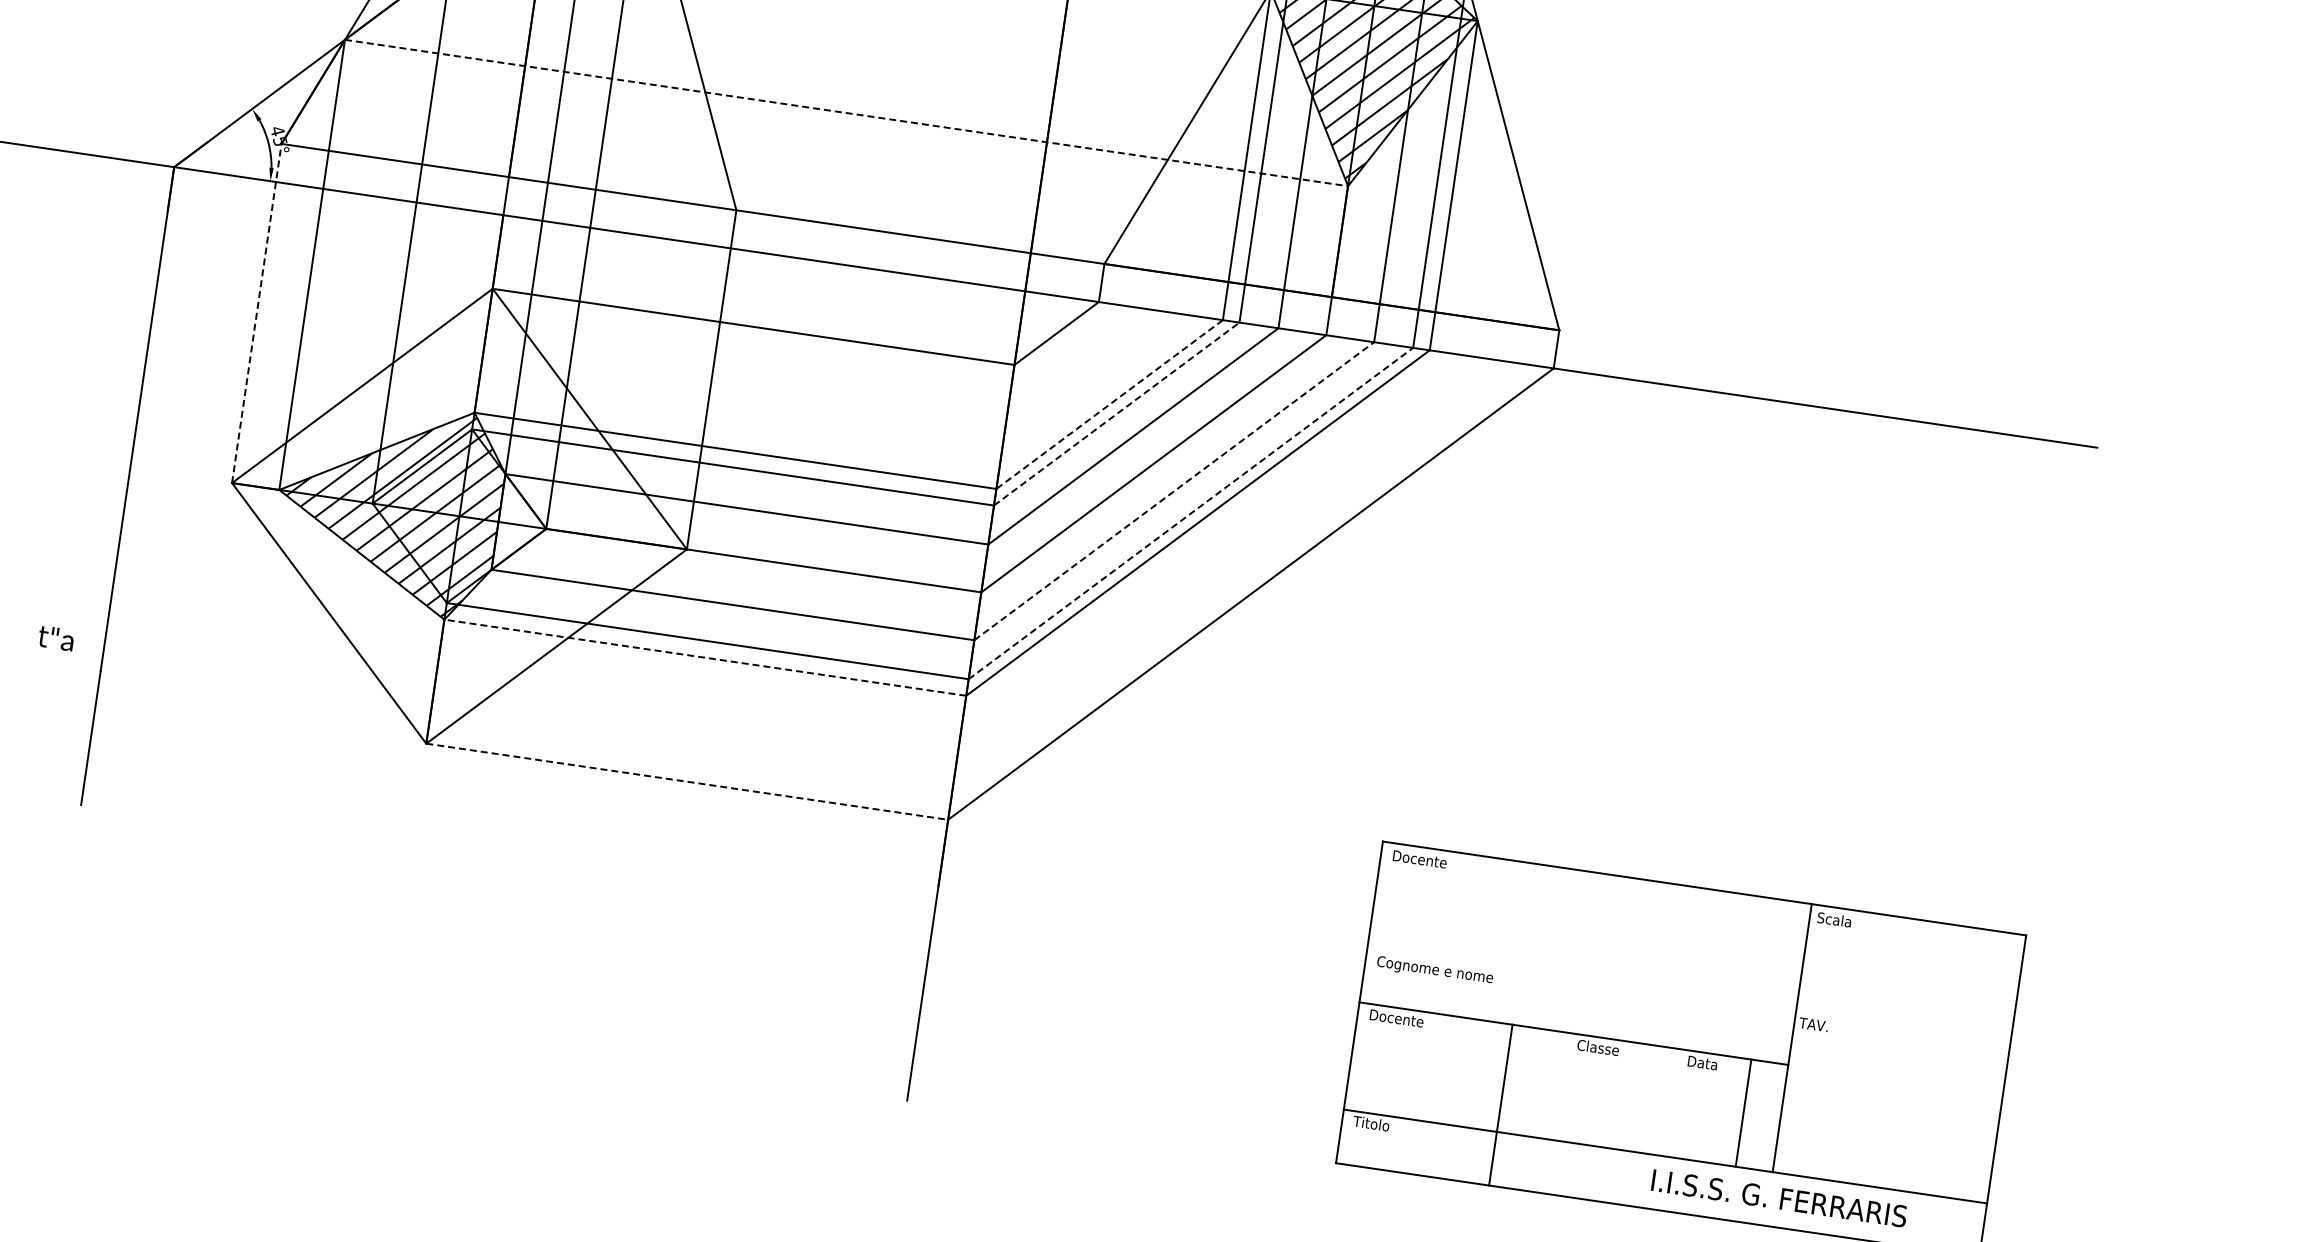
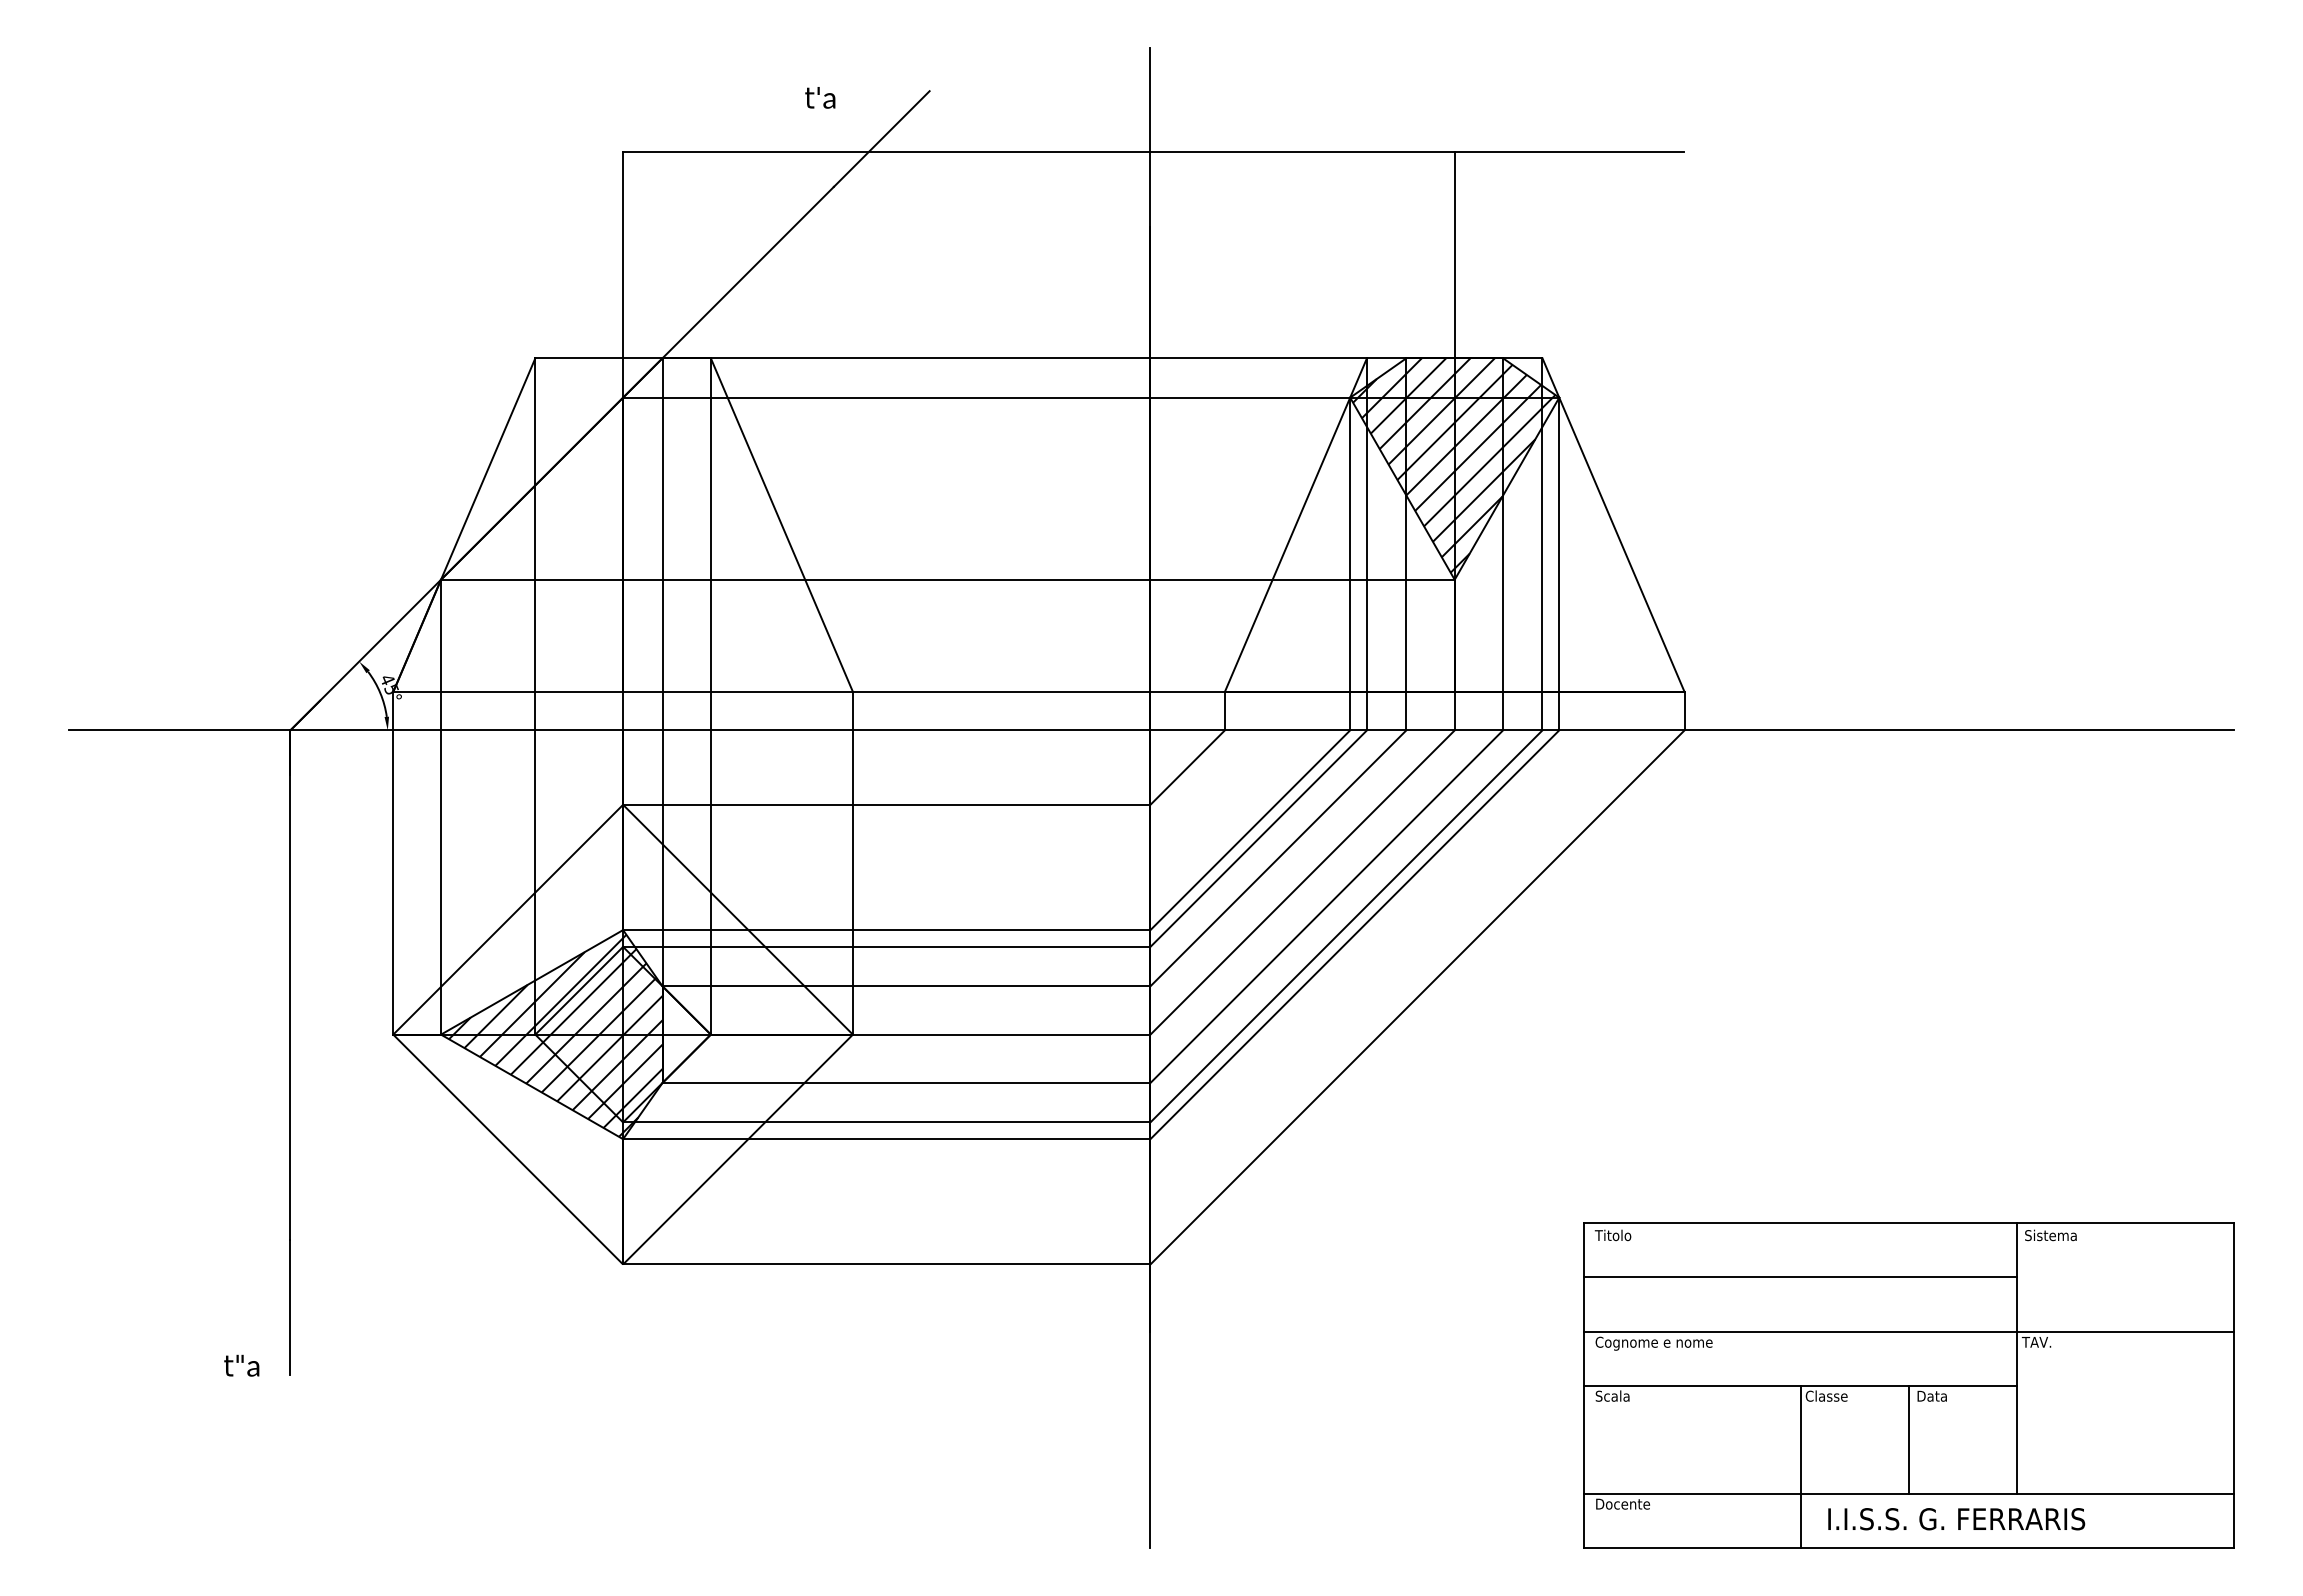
line: (846, 112) -> (947, 579), dashed -> solid
line: (257, 312) -> (393, 862), dashed -> solid
line: (1108, 404) -> (1249, 830), dashed -> solid
line: (1117, 414) -> (1259, 838), dashed -> solid
line: (1175, 491) -> (1327, 906), dashed -> solid
line: (1190, 513) -> (1346, 926), dashed -> solid
text: (56, 638) -> (241, 1365), moved
line: (704, 658) -> (886, 1139), dashed -> solid
line: (686, 781) -> (886, 1264), dashed -> solid
text: (1419, 859) -> (1622, 1235), Docente -> Titolo
text: (1846, 921) -> (2054, 1235), Scala -> Sistema
line: (1589, 926) -> (1800, 1277), added
line: (1688, 995) -> (1908, 1331), added
text: (1396, 1017) -> (1622, 1395), Docente -> Scala
line: (1500, 1104) -> (1800, 1466), moved
line: (1743, 1112) -> (1908, 1439), moved
text: (1380, 1124) -> (1622, 1503), Titolo -> Docente
text: (1779, 1198) -> (1956, 1519), moved

